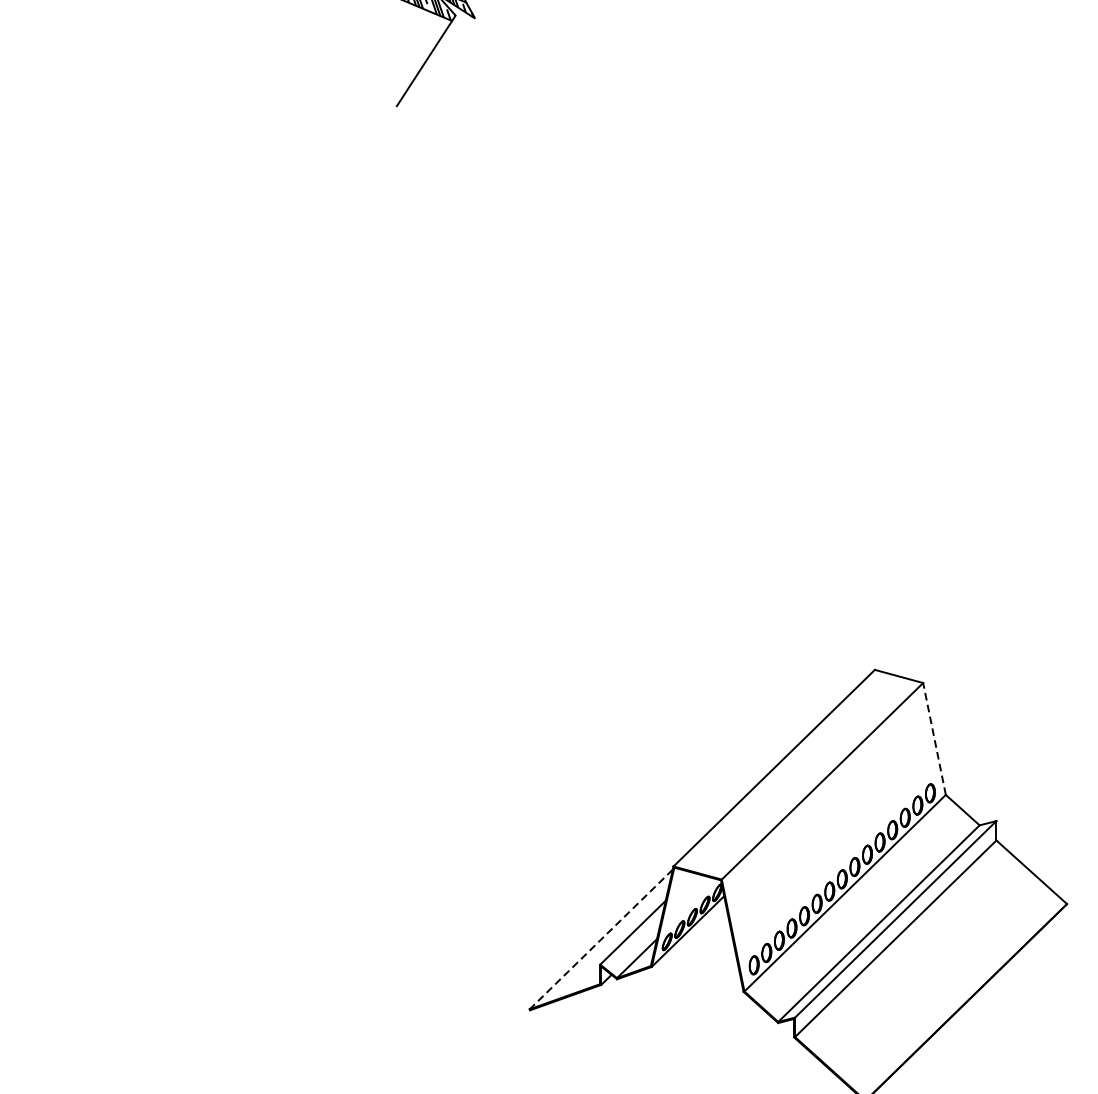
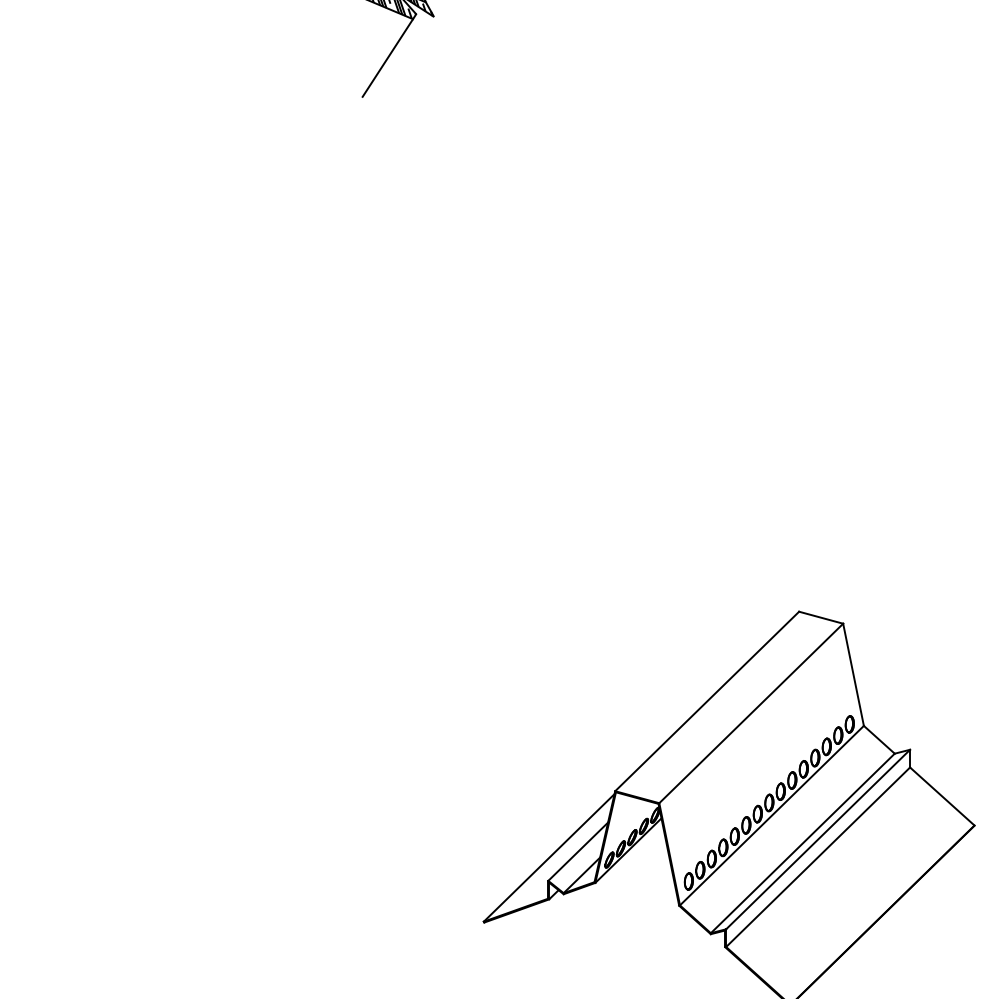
line: (934, 738) -> (853, 674), dashed -> solid
line: (600, 940) -> (548, 858), dashed -> solid

